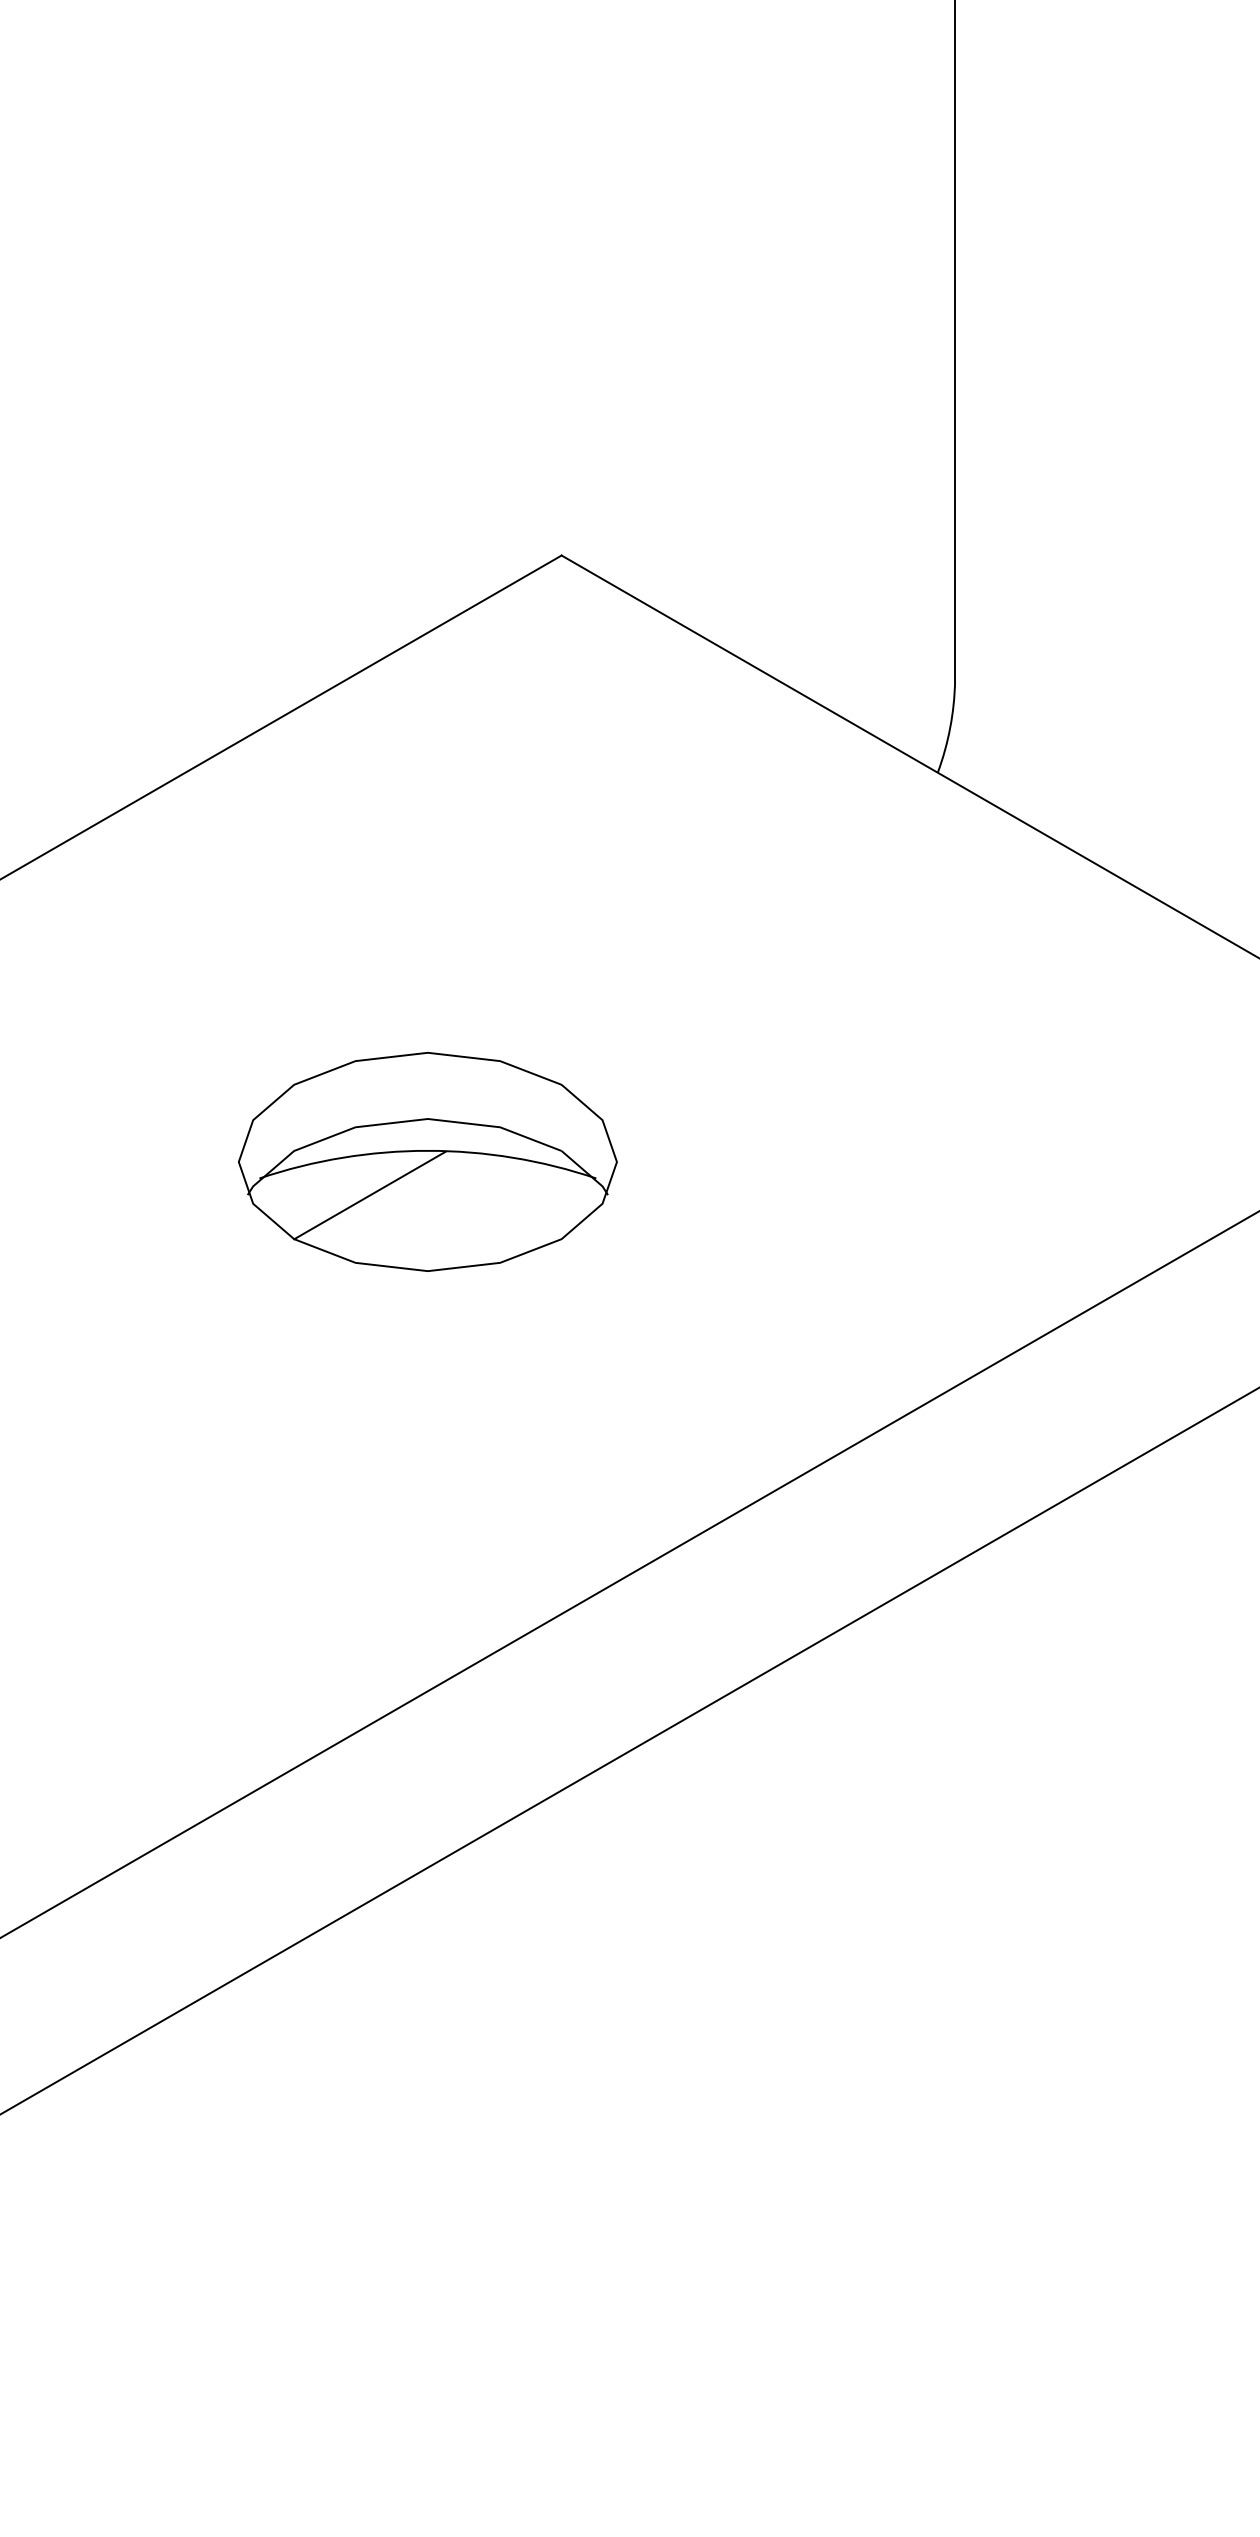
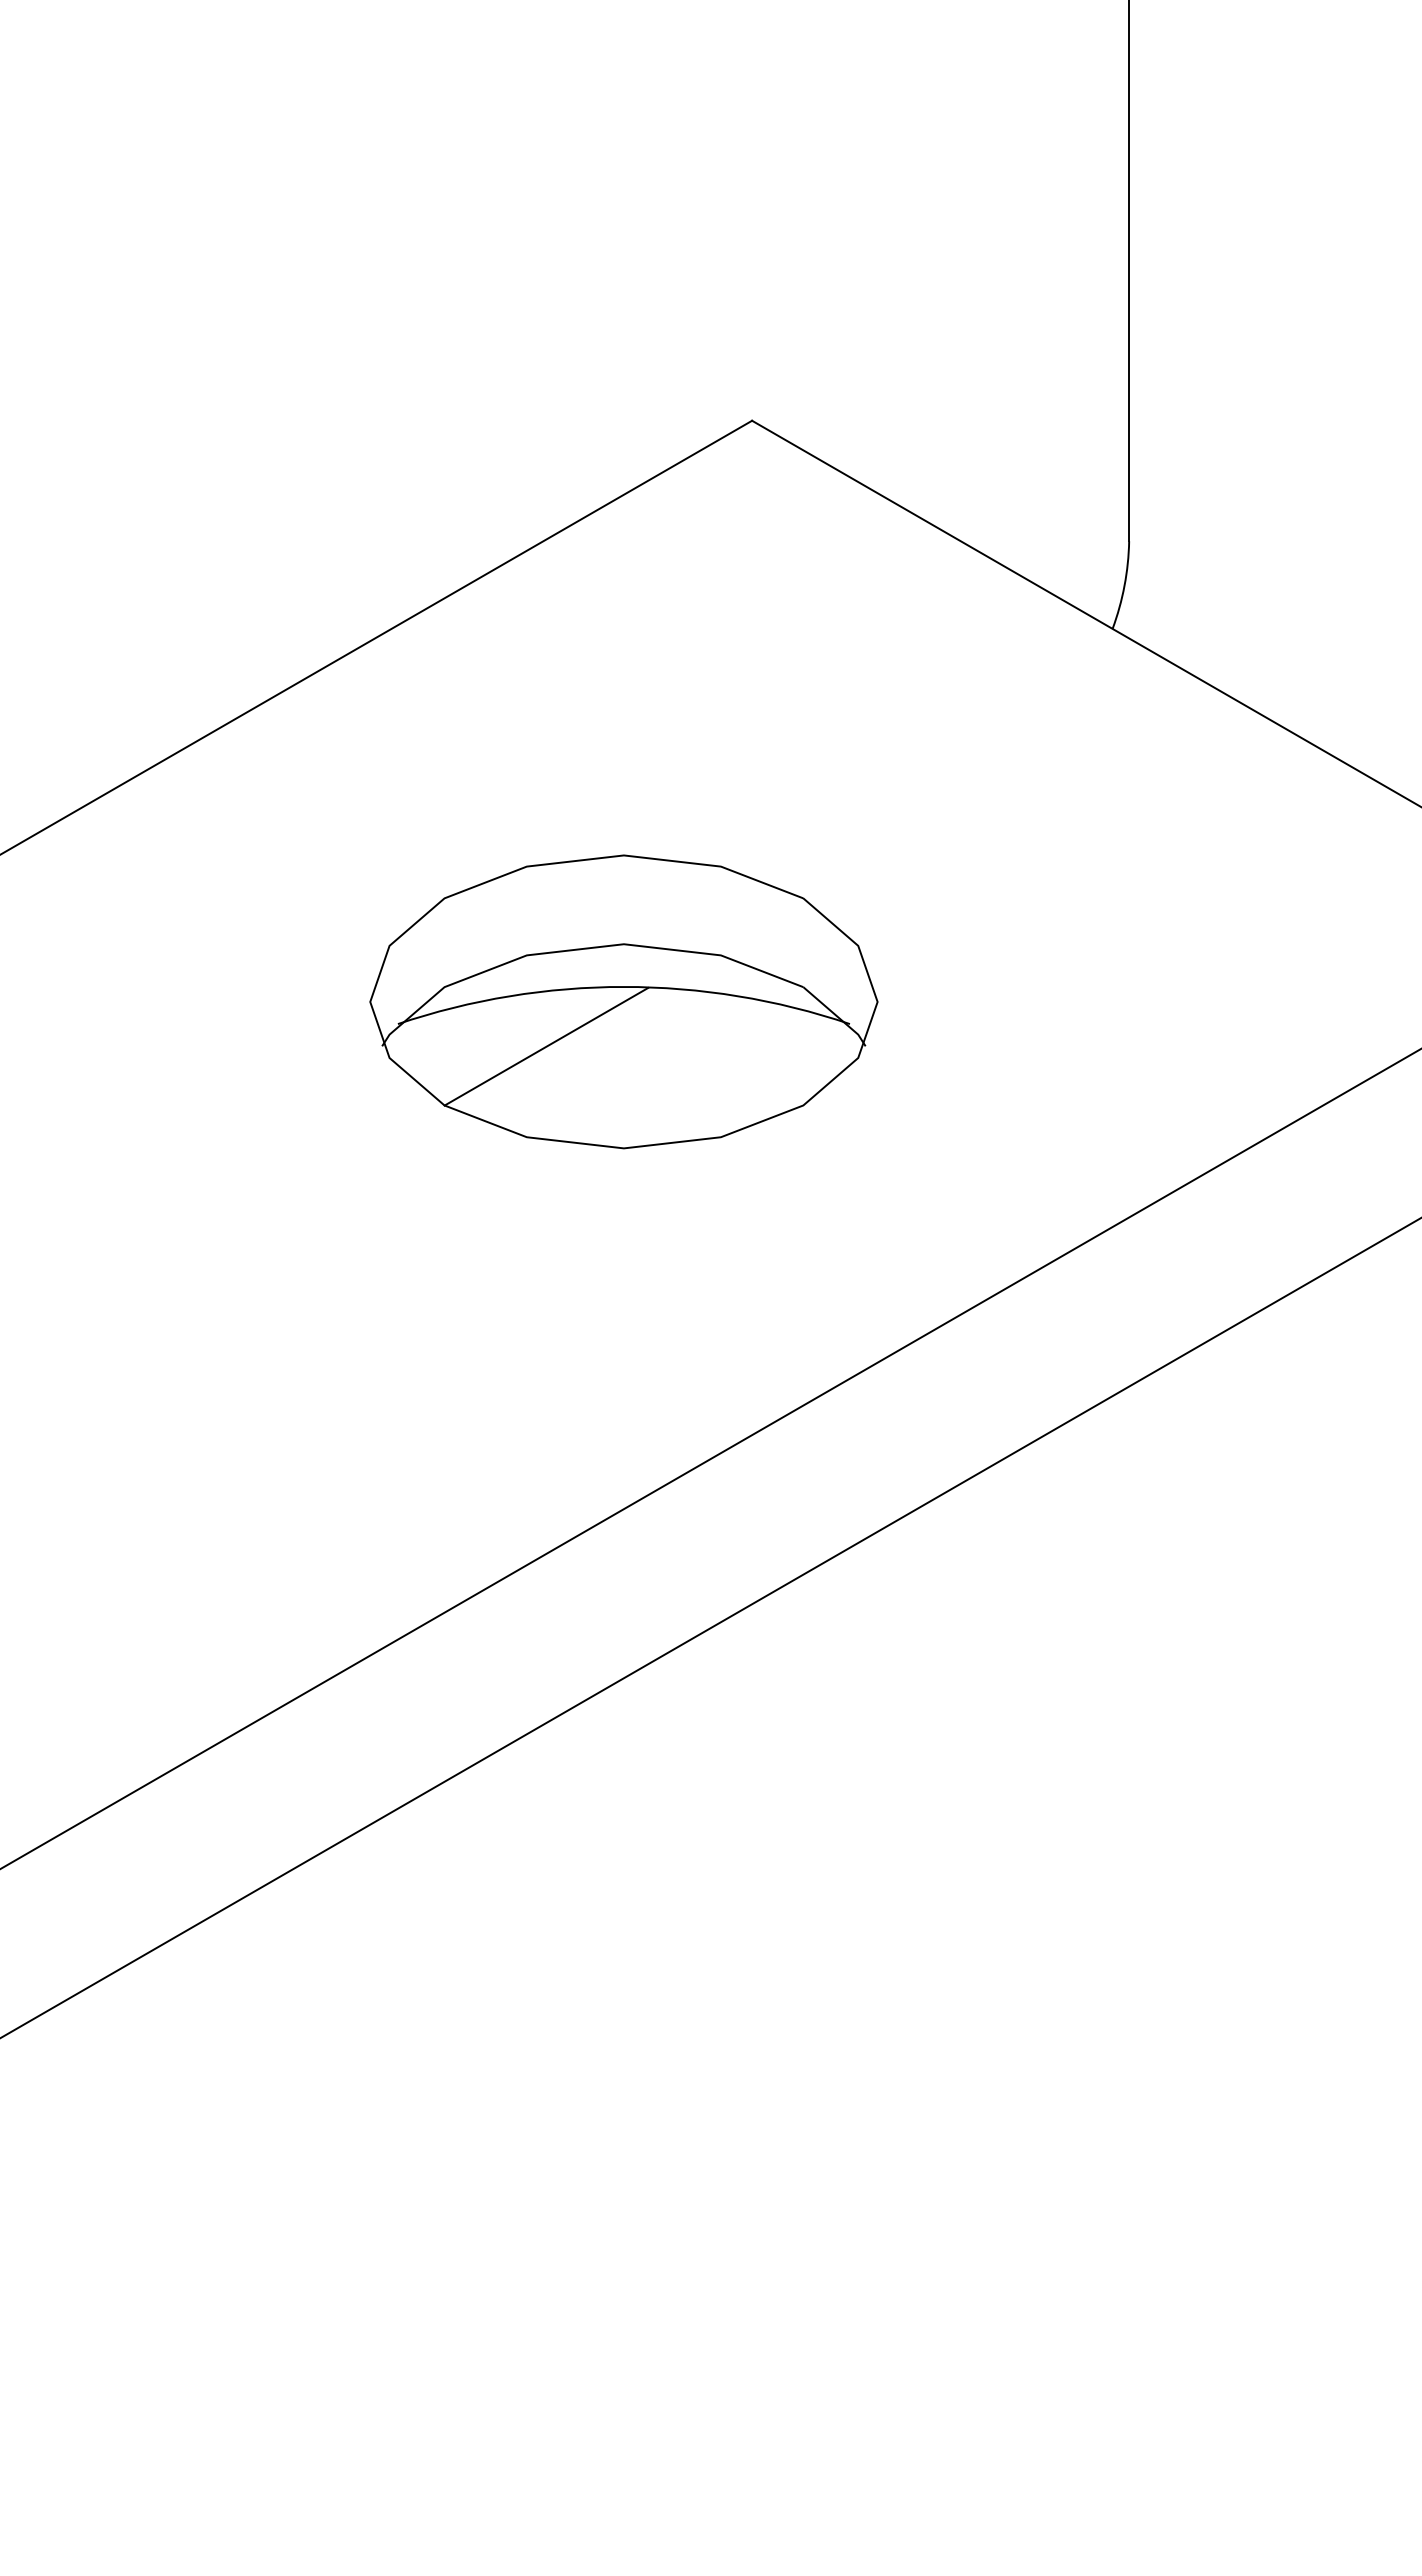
part: (427, 1161) -> (623, 1001), size x1.4

